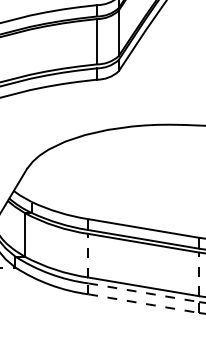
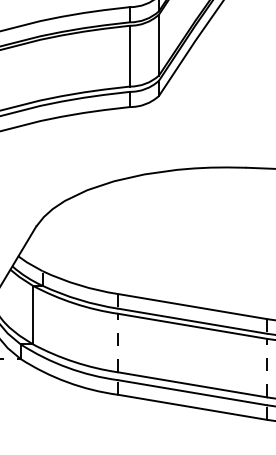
line: (144, 292) -> (193, 392), dashed -> solid
line: (144, 303) -> (193, 407), dashed -> solid

